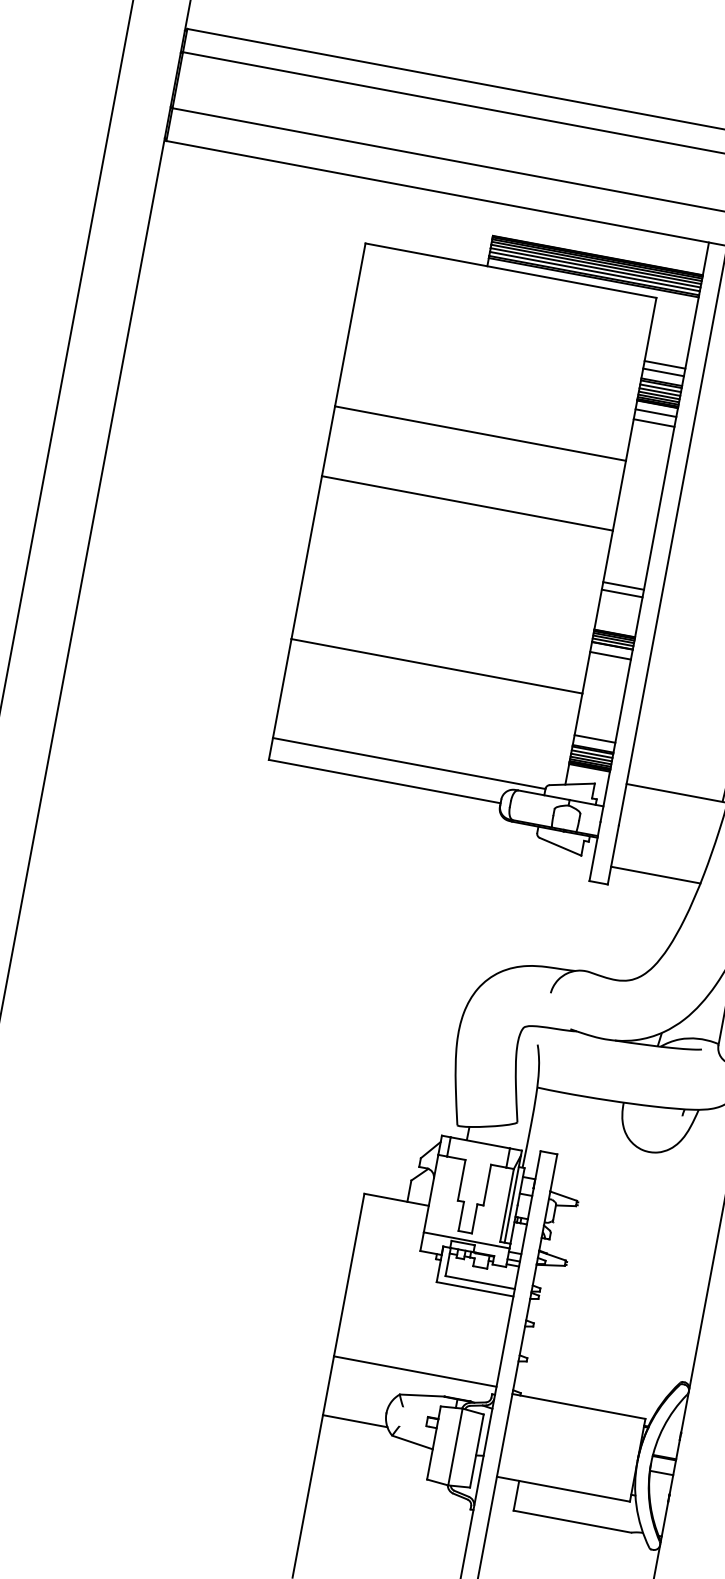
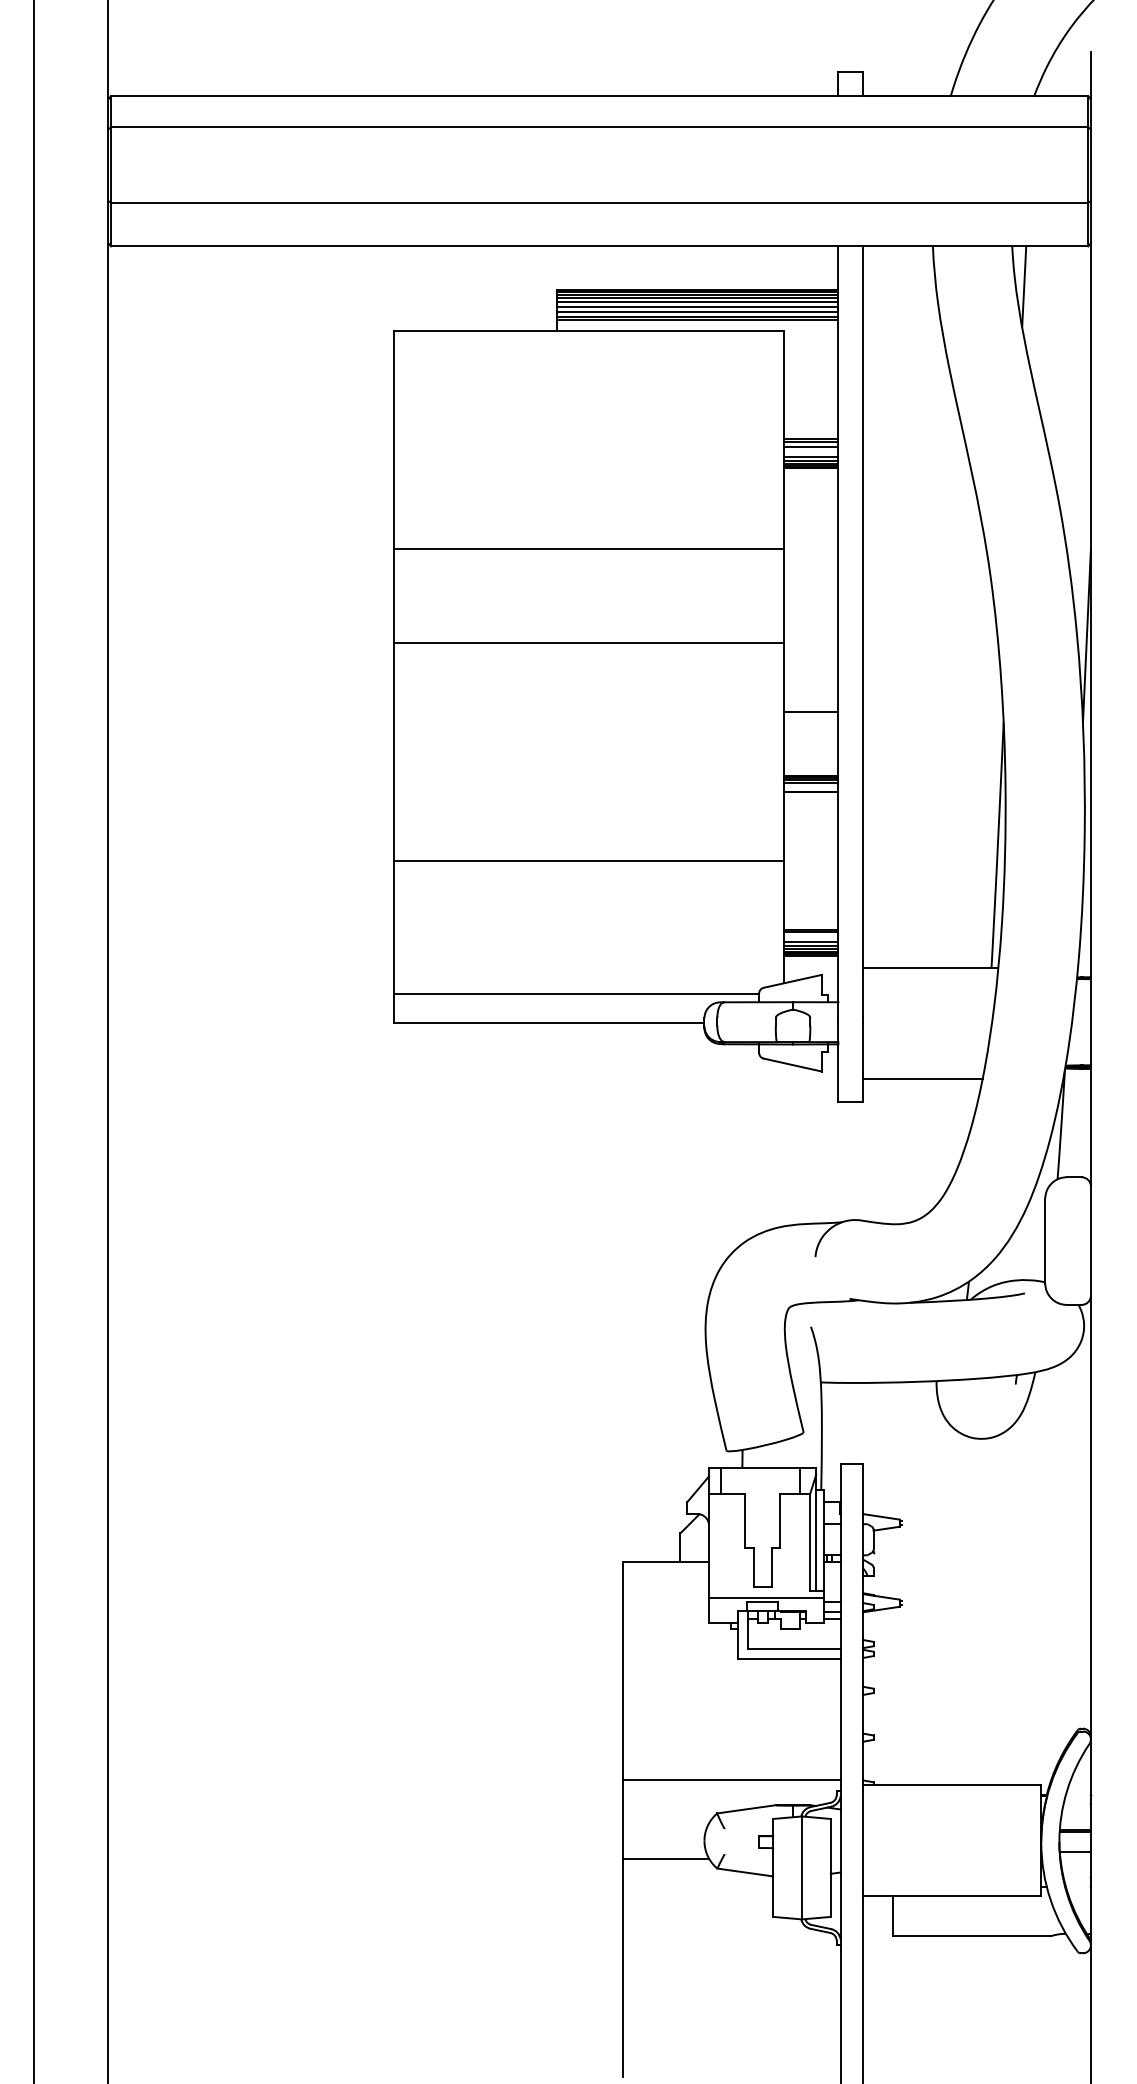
line: (664, 364) -> (810, 415), removed
line: (663, 372) -> (810, 425), removed
line: (659, 392) -> (810, 452), removed
line: (655, 413) -> (810, 480), removed
line: (653, 422) -> (810, 493), removed
line: (621, 593) -> (810, 722), removed
line: (612, 642) -> (810, 787), removed
line: (610, 655) -> (810, 805), removed
line: (594, 739) -> (810, 917), removed
line: (591, 754) -> (810, 937), removed

